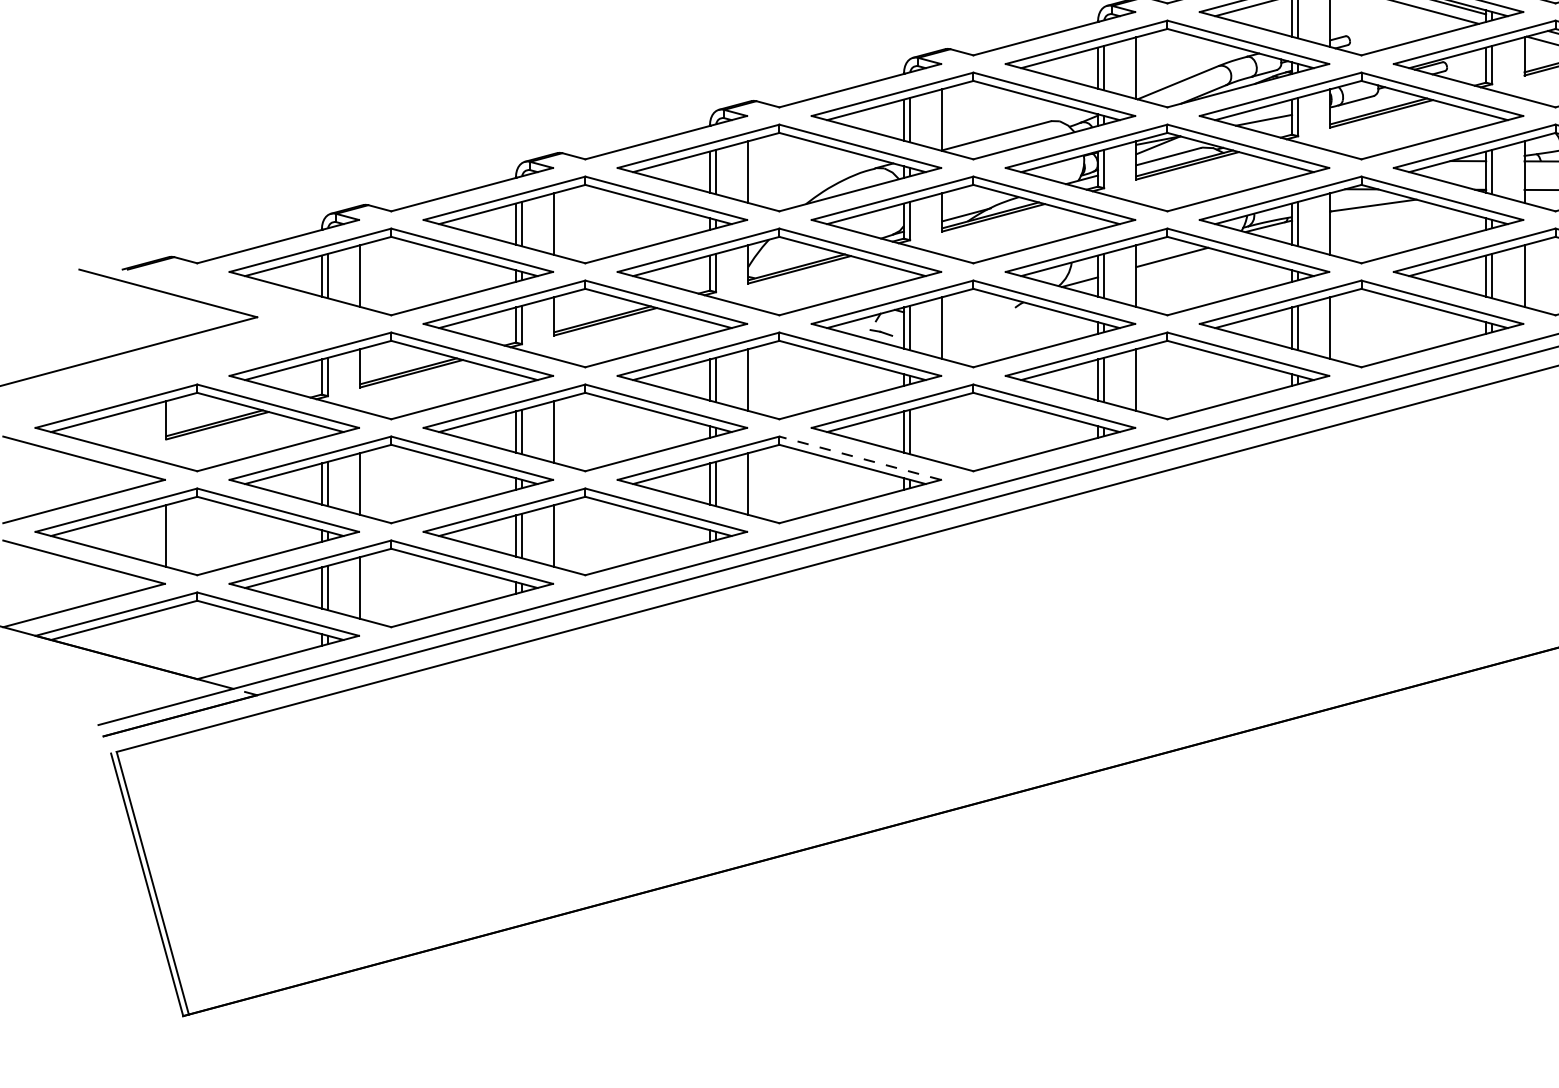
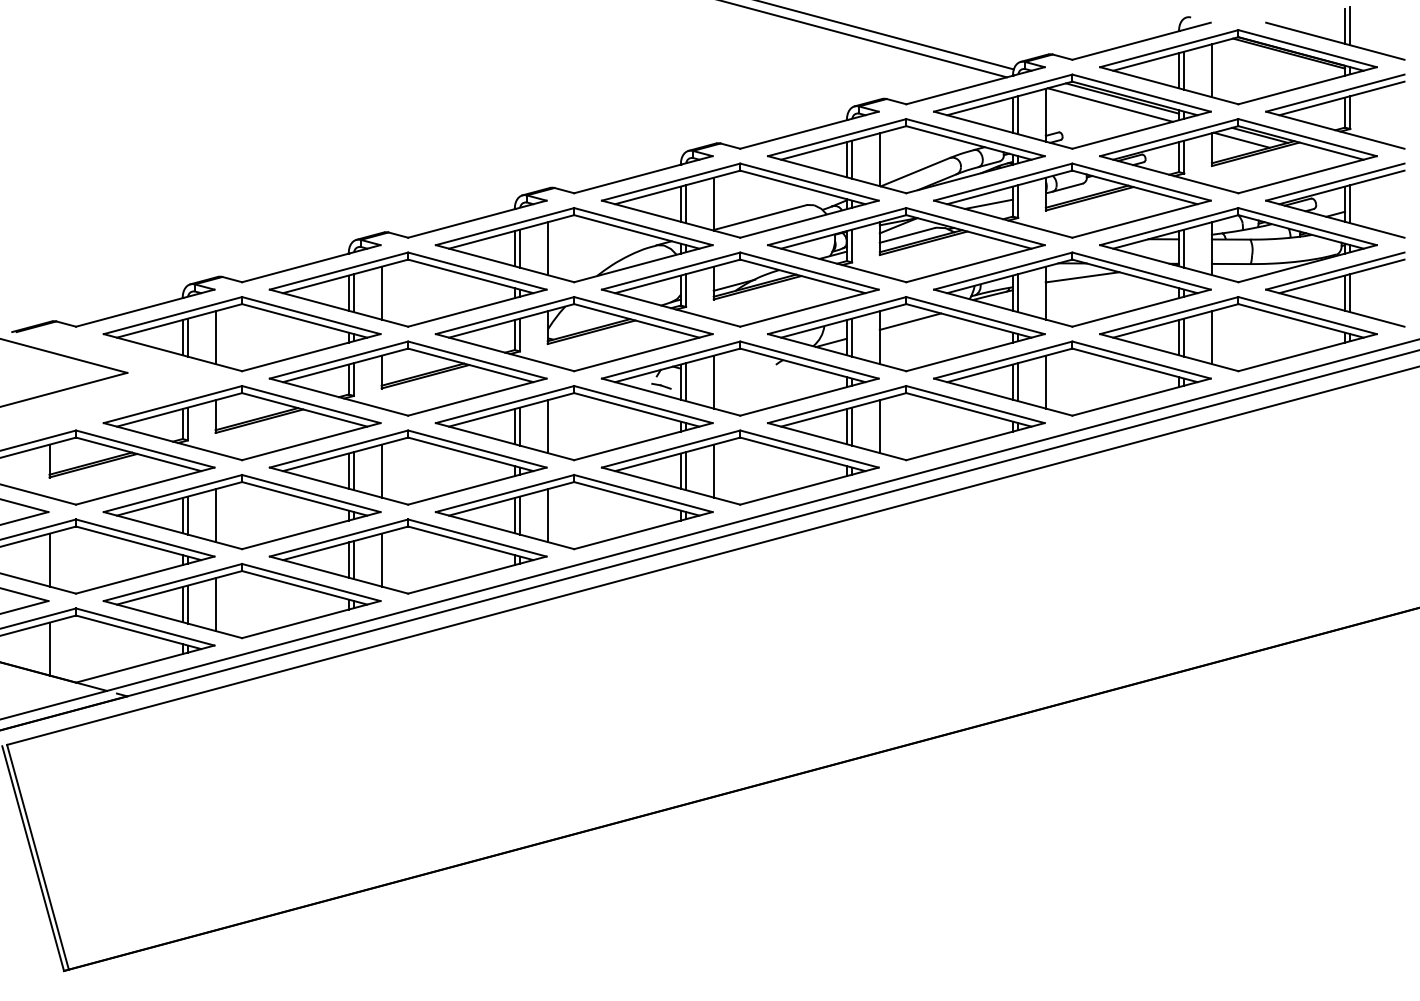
line: (942, 431) -> (713, 470), added
line: (860, 458) -> (643, 493), dashed -> solid
line: (166, 639) -> (49, 648), added

